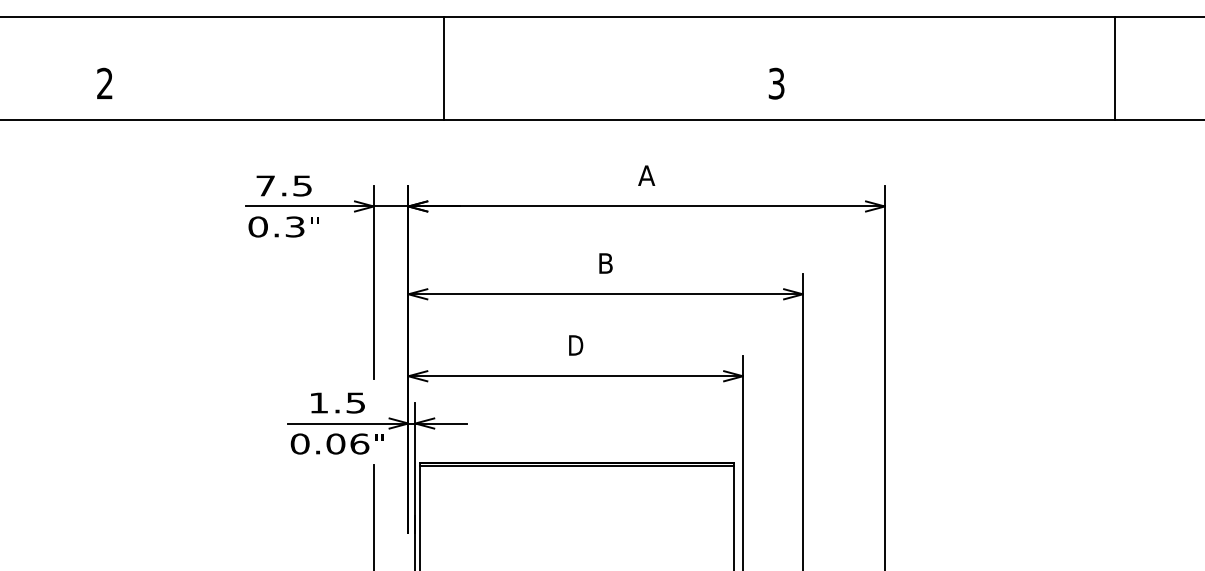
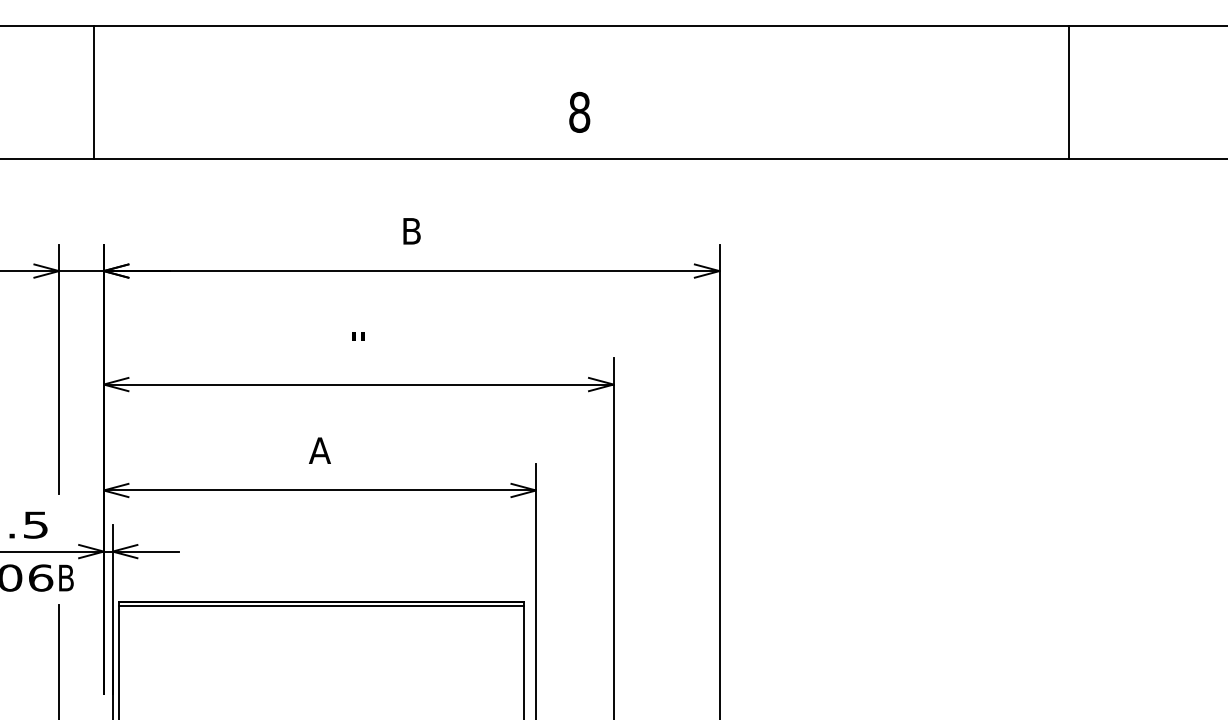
line: (443, 68) -> (93, 92), moved
line: (1115, 68) -> (1069, 92), moved
text: (776, 83) -> (579, 112), 3 -> 8
text: (646, 175) -> (411, 231), A -> B
text: (605, 263) -> (358, 344), B -> "
text: (575, 345) -> (319, 450), D -> A
text: (379, 443) -> (66, 577), " -> B

